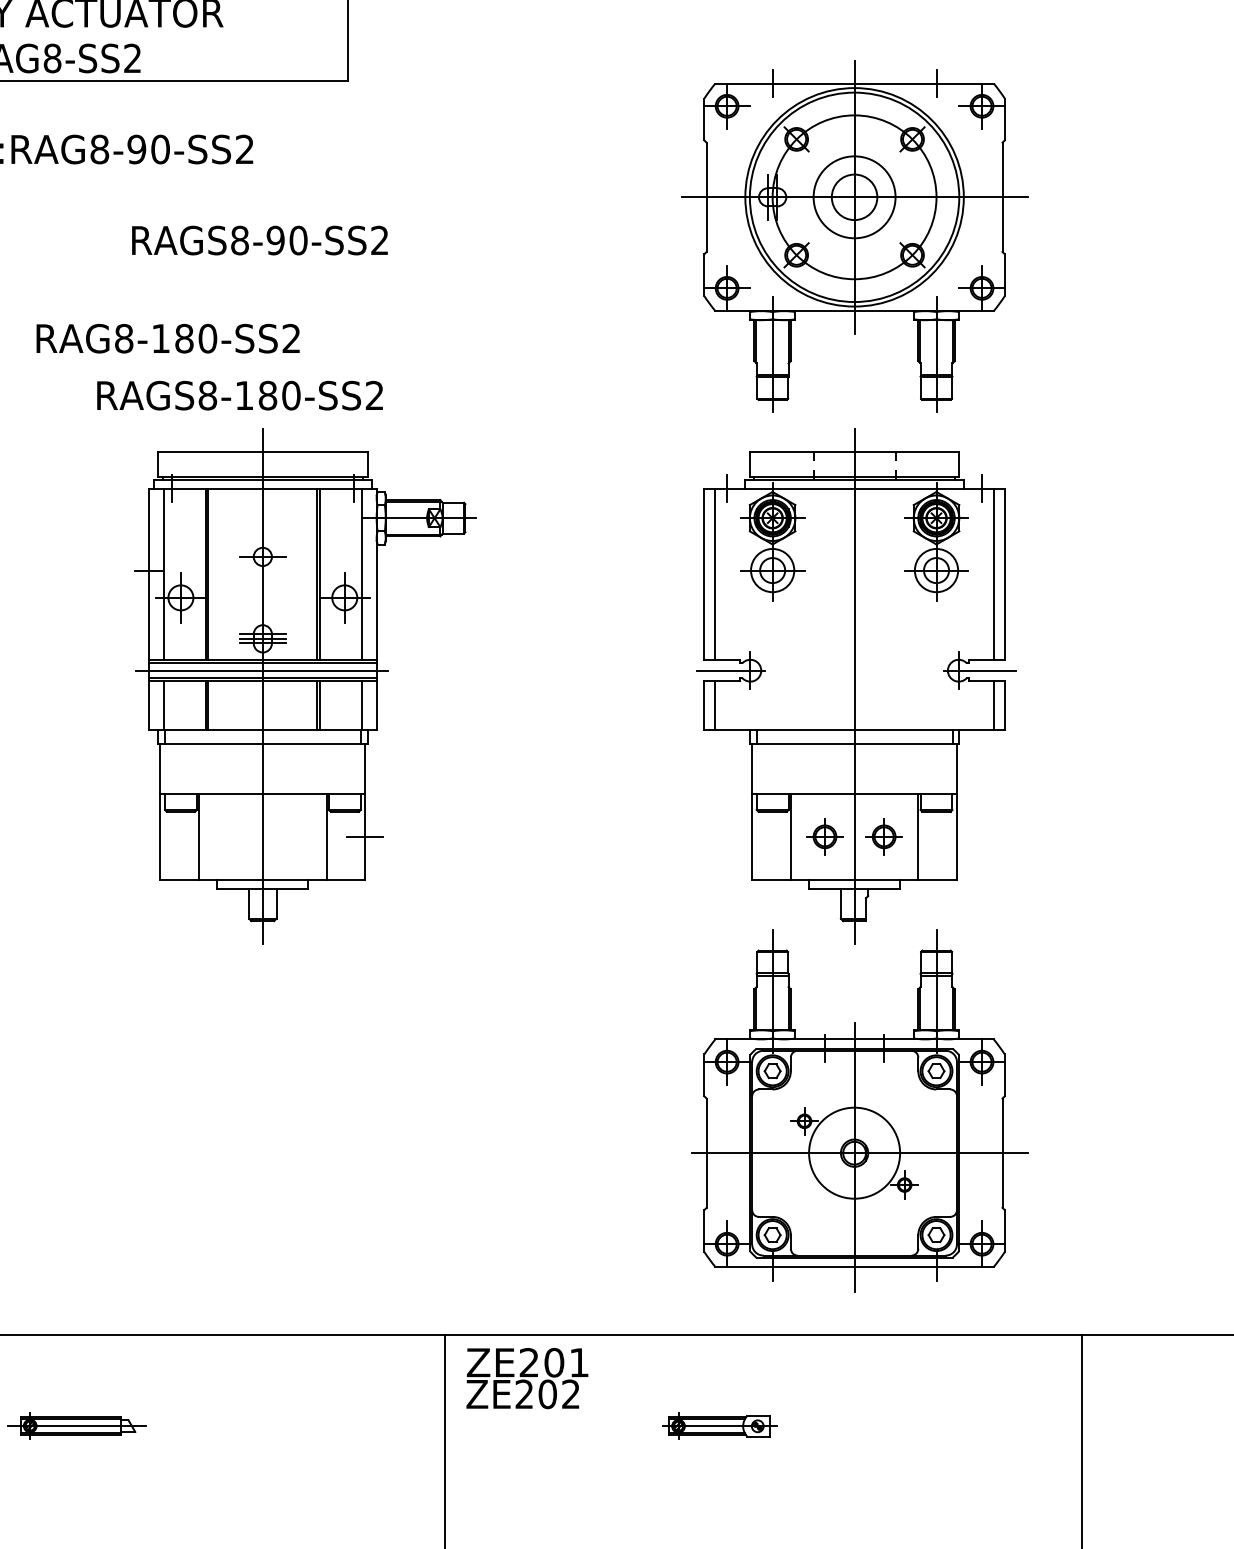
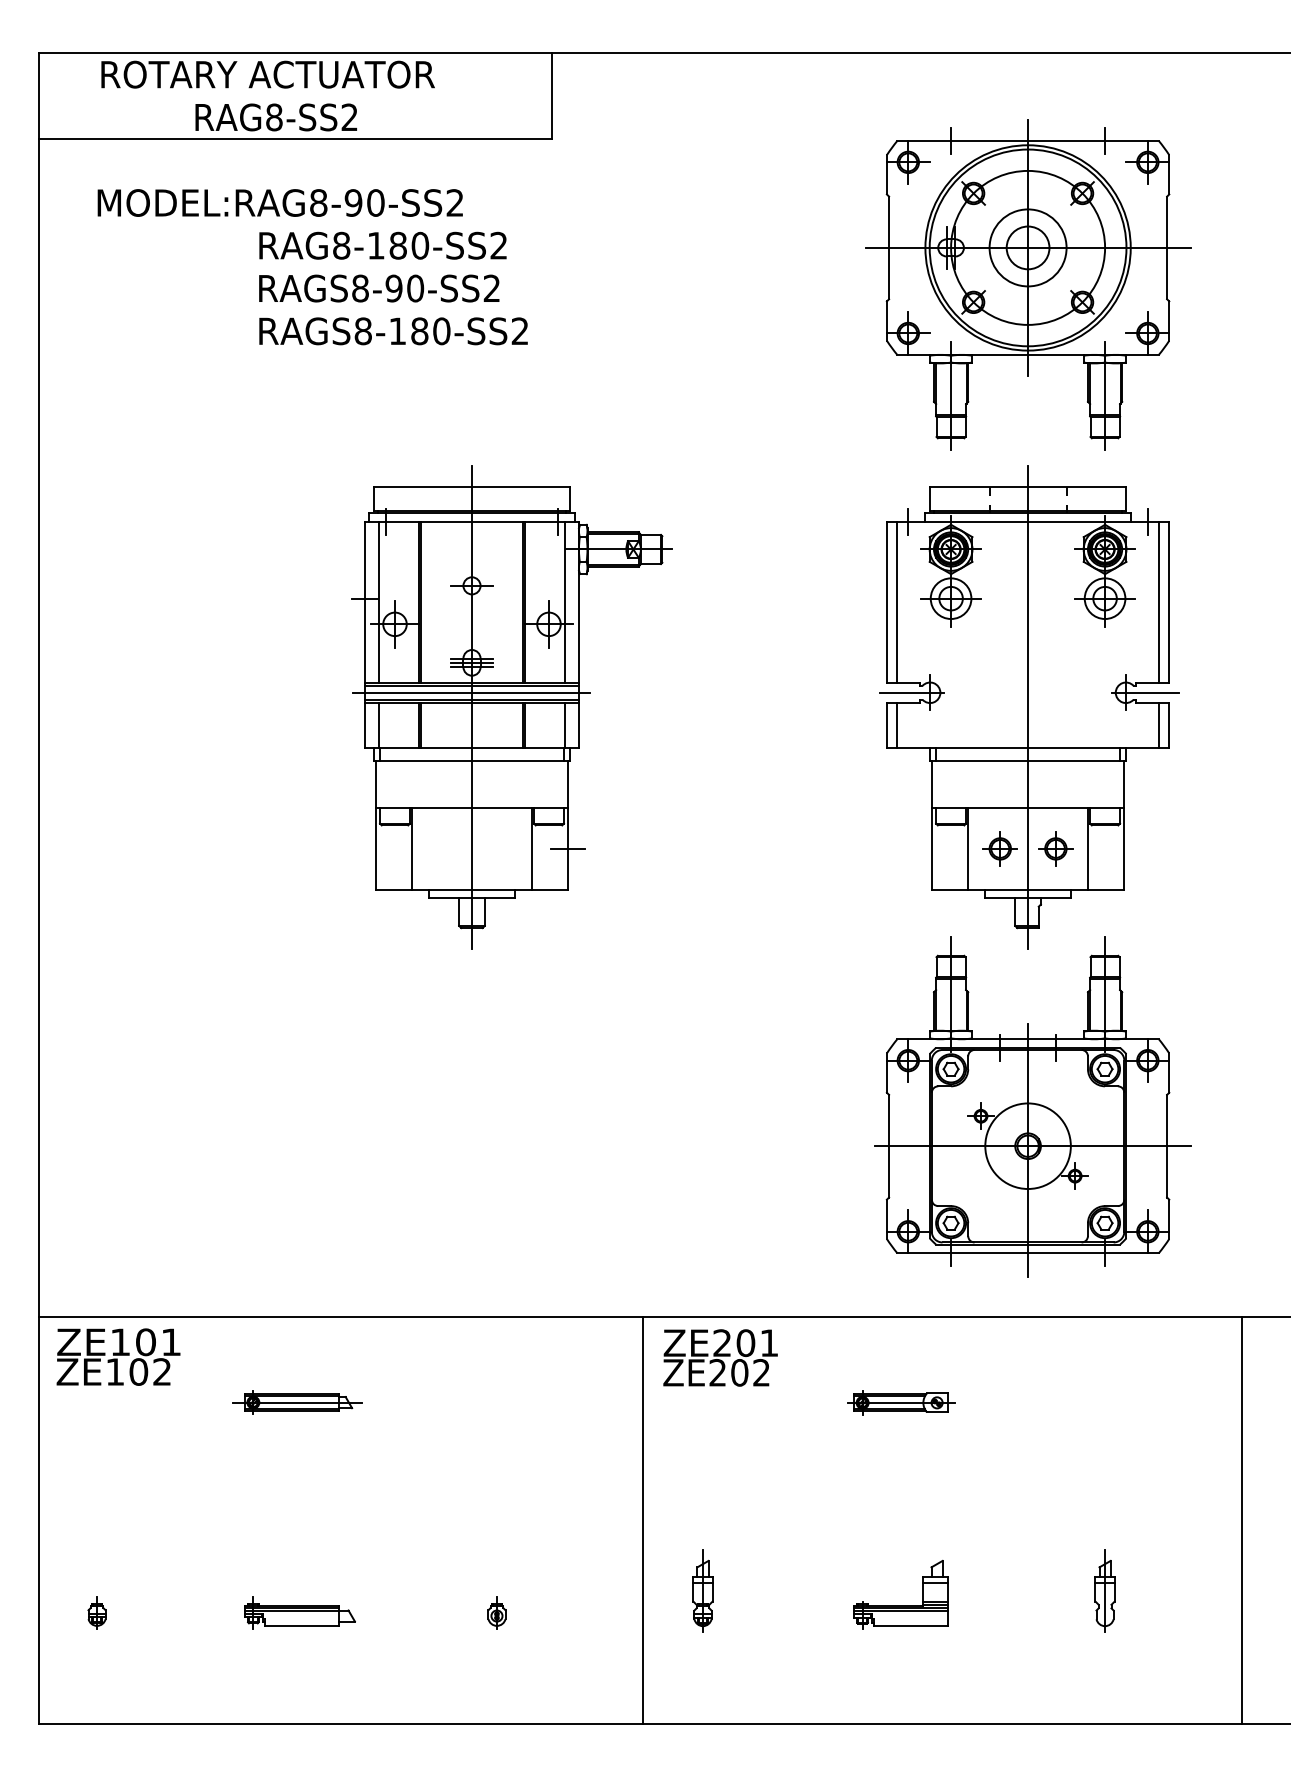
text: (260, 240) -> (379, 288), moved
text: (167, 338) -> (382, 245), moved
text: (239, 395) -> (393, 331), moved

